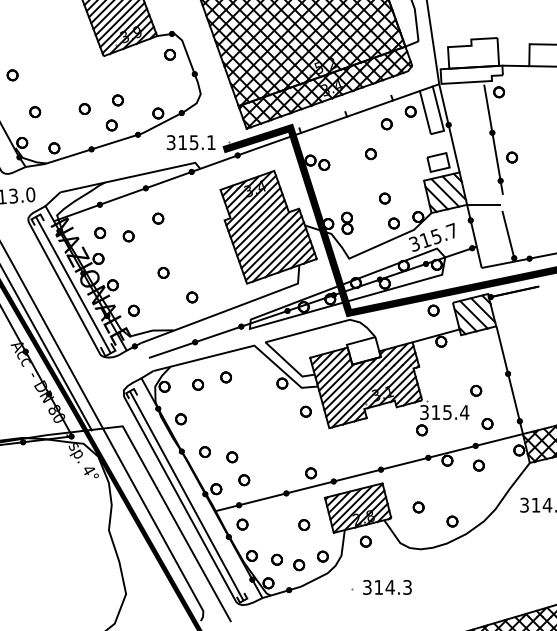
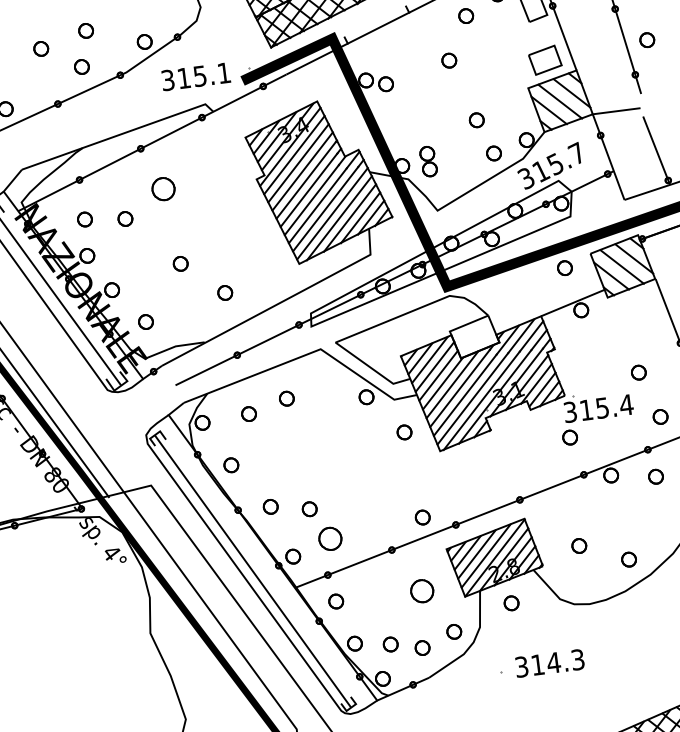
part: (158, 218) -> (163, 188), size x1.6
part: (244, 480) -> (330, 539), size x1.6
part: (304, 524) -> (422, 590), size x1.6

